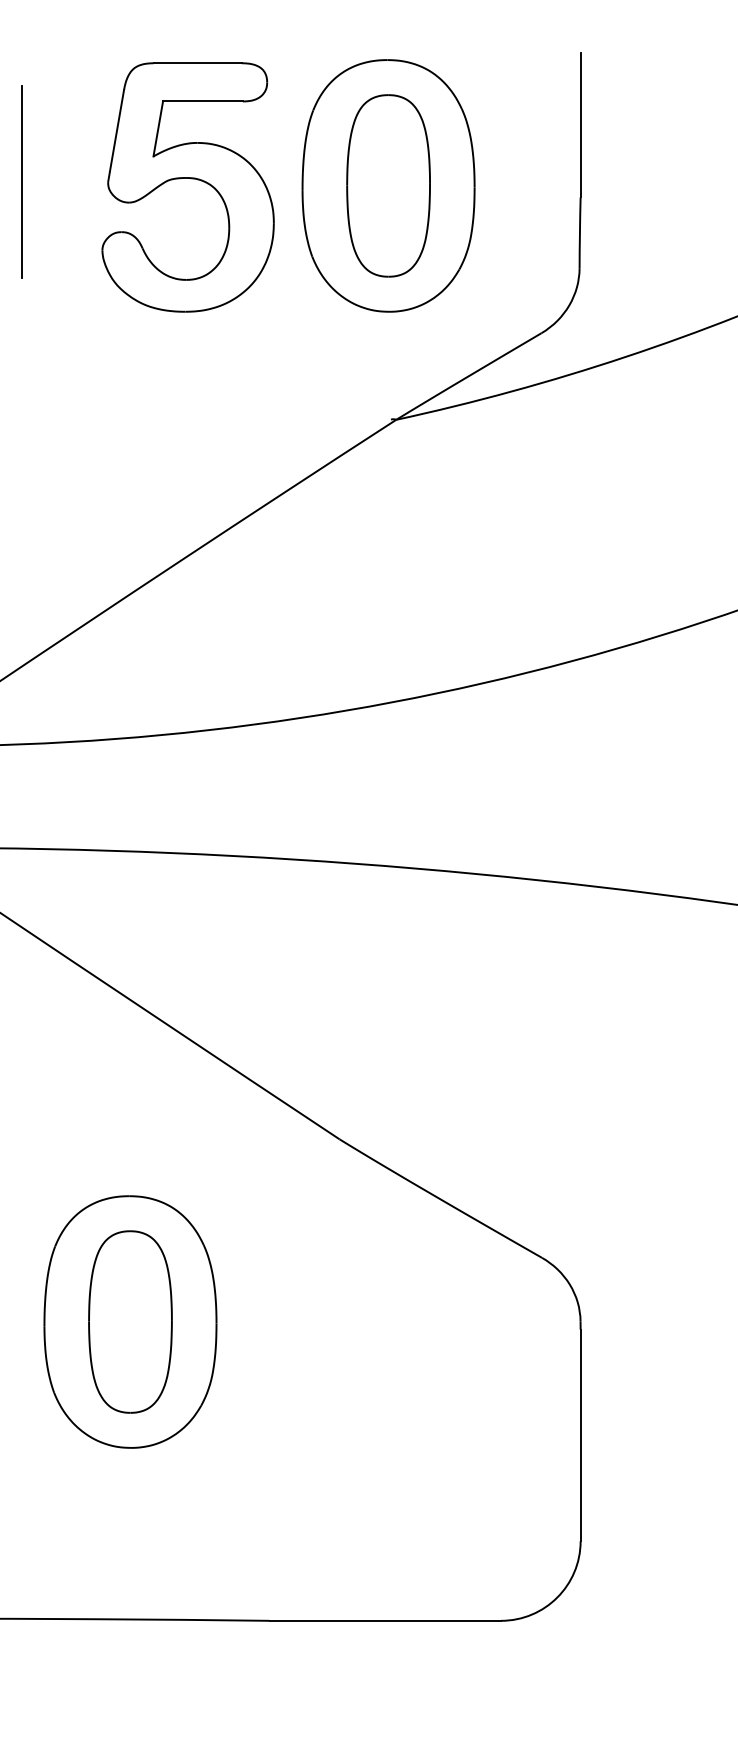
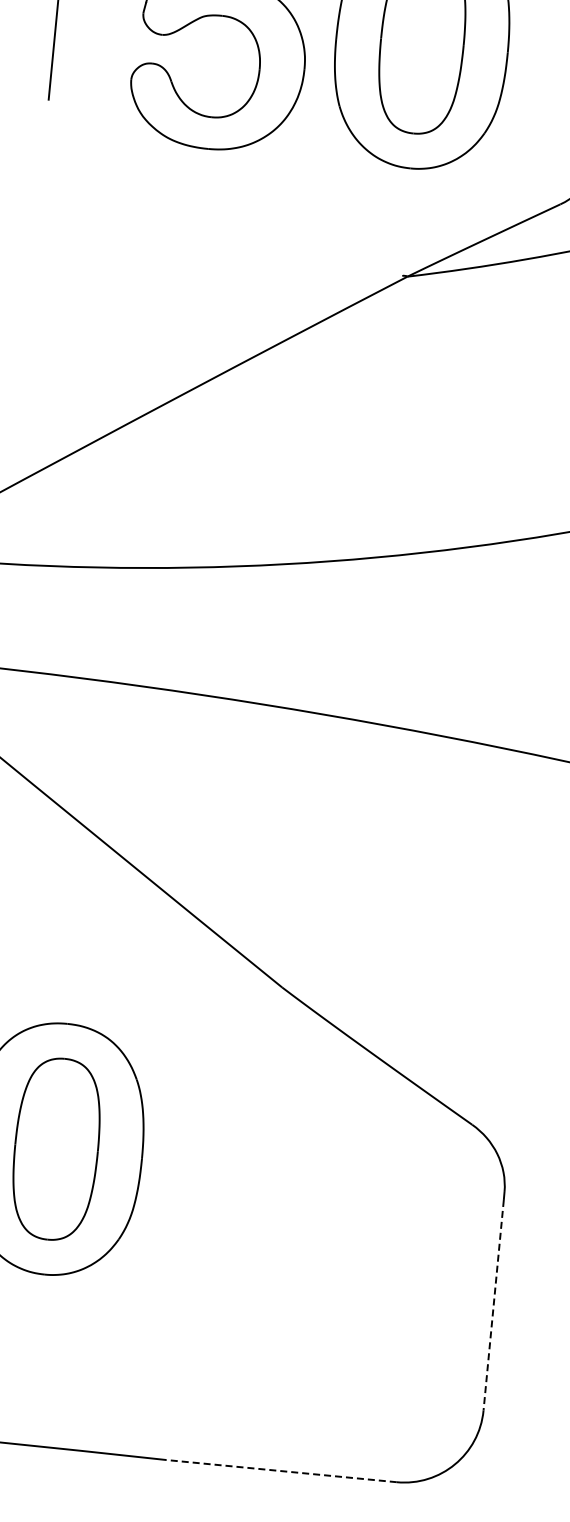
line: (580, 1435) -> (493, 1305), solid -> dashed
line: (385, 1620) -> (281, 1470), solid -> dashed

